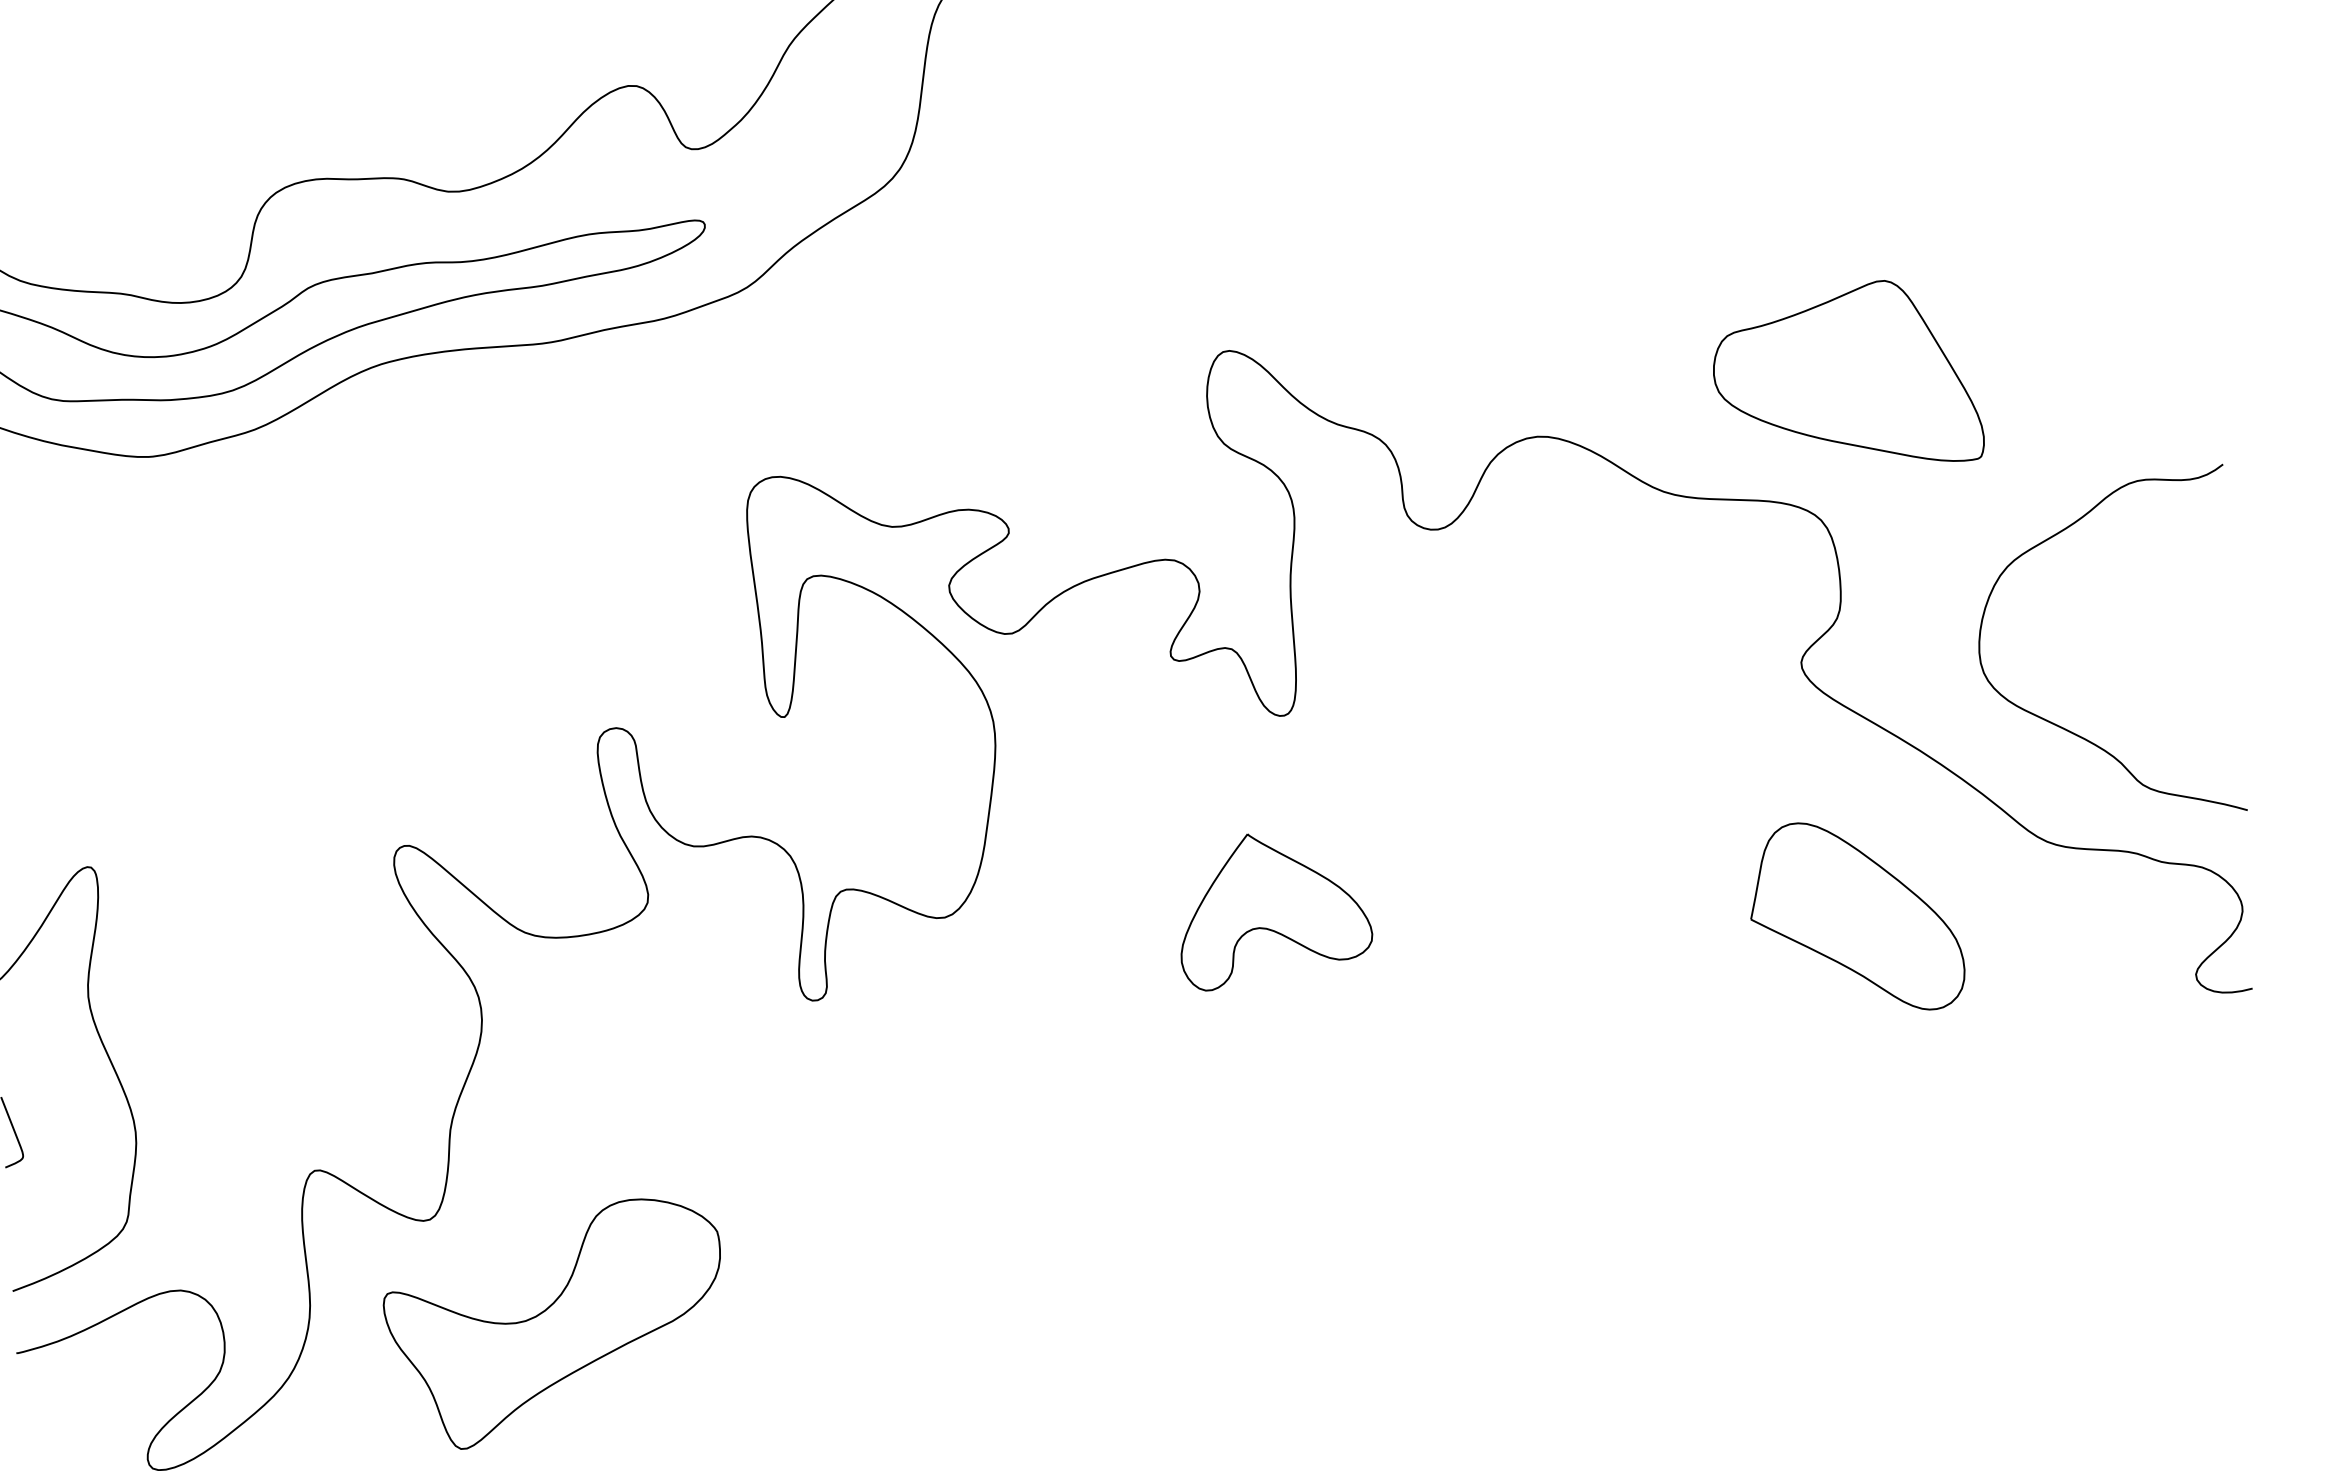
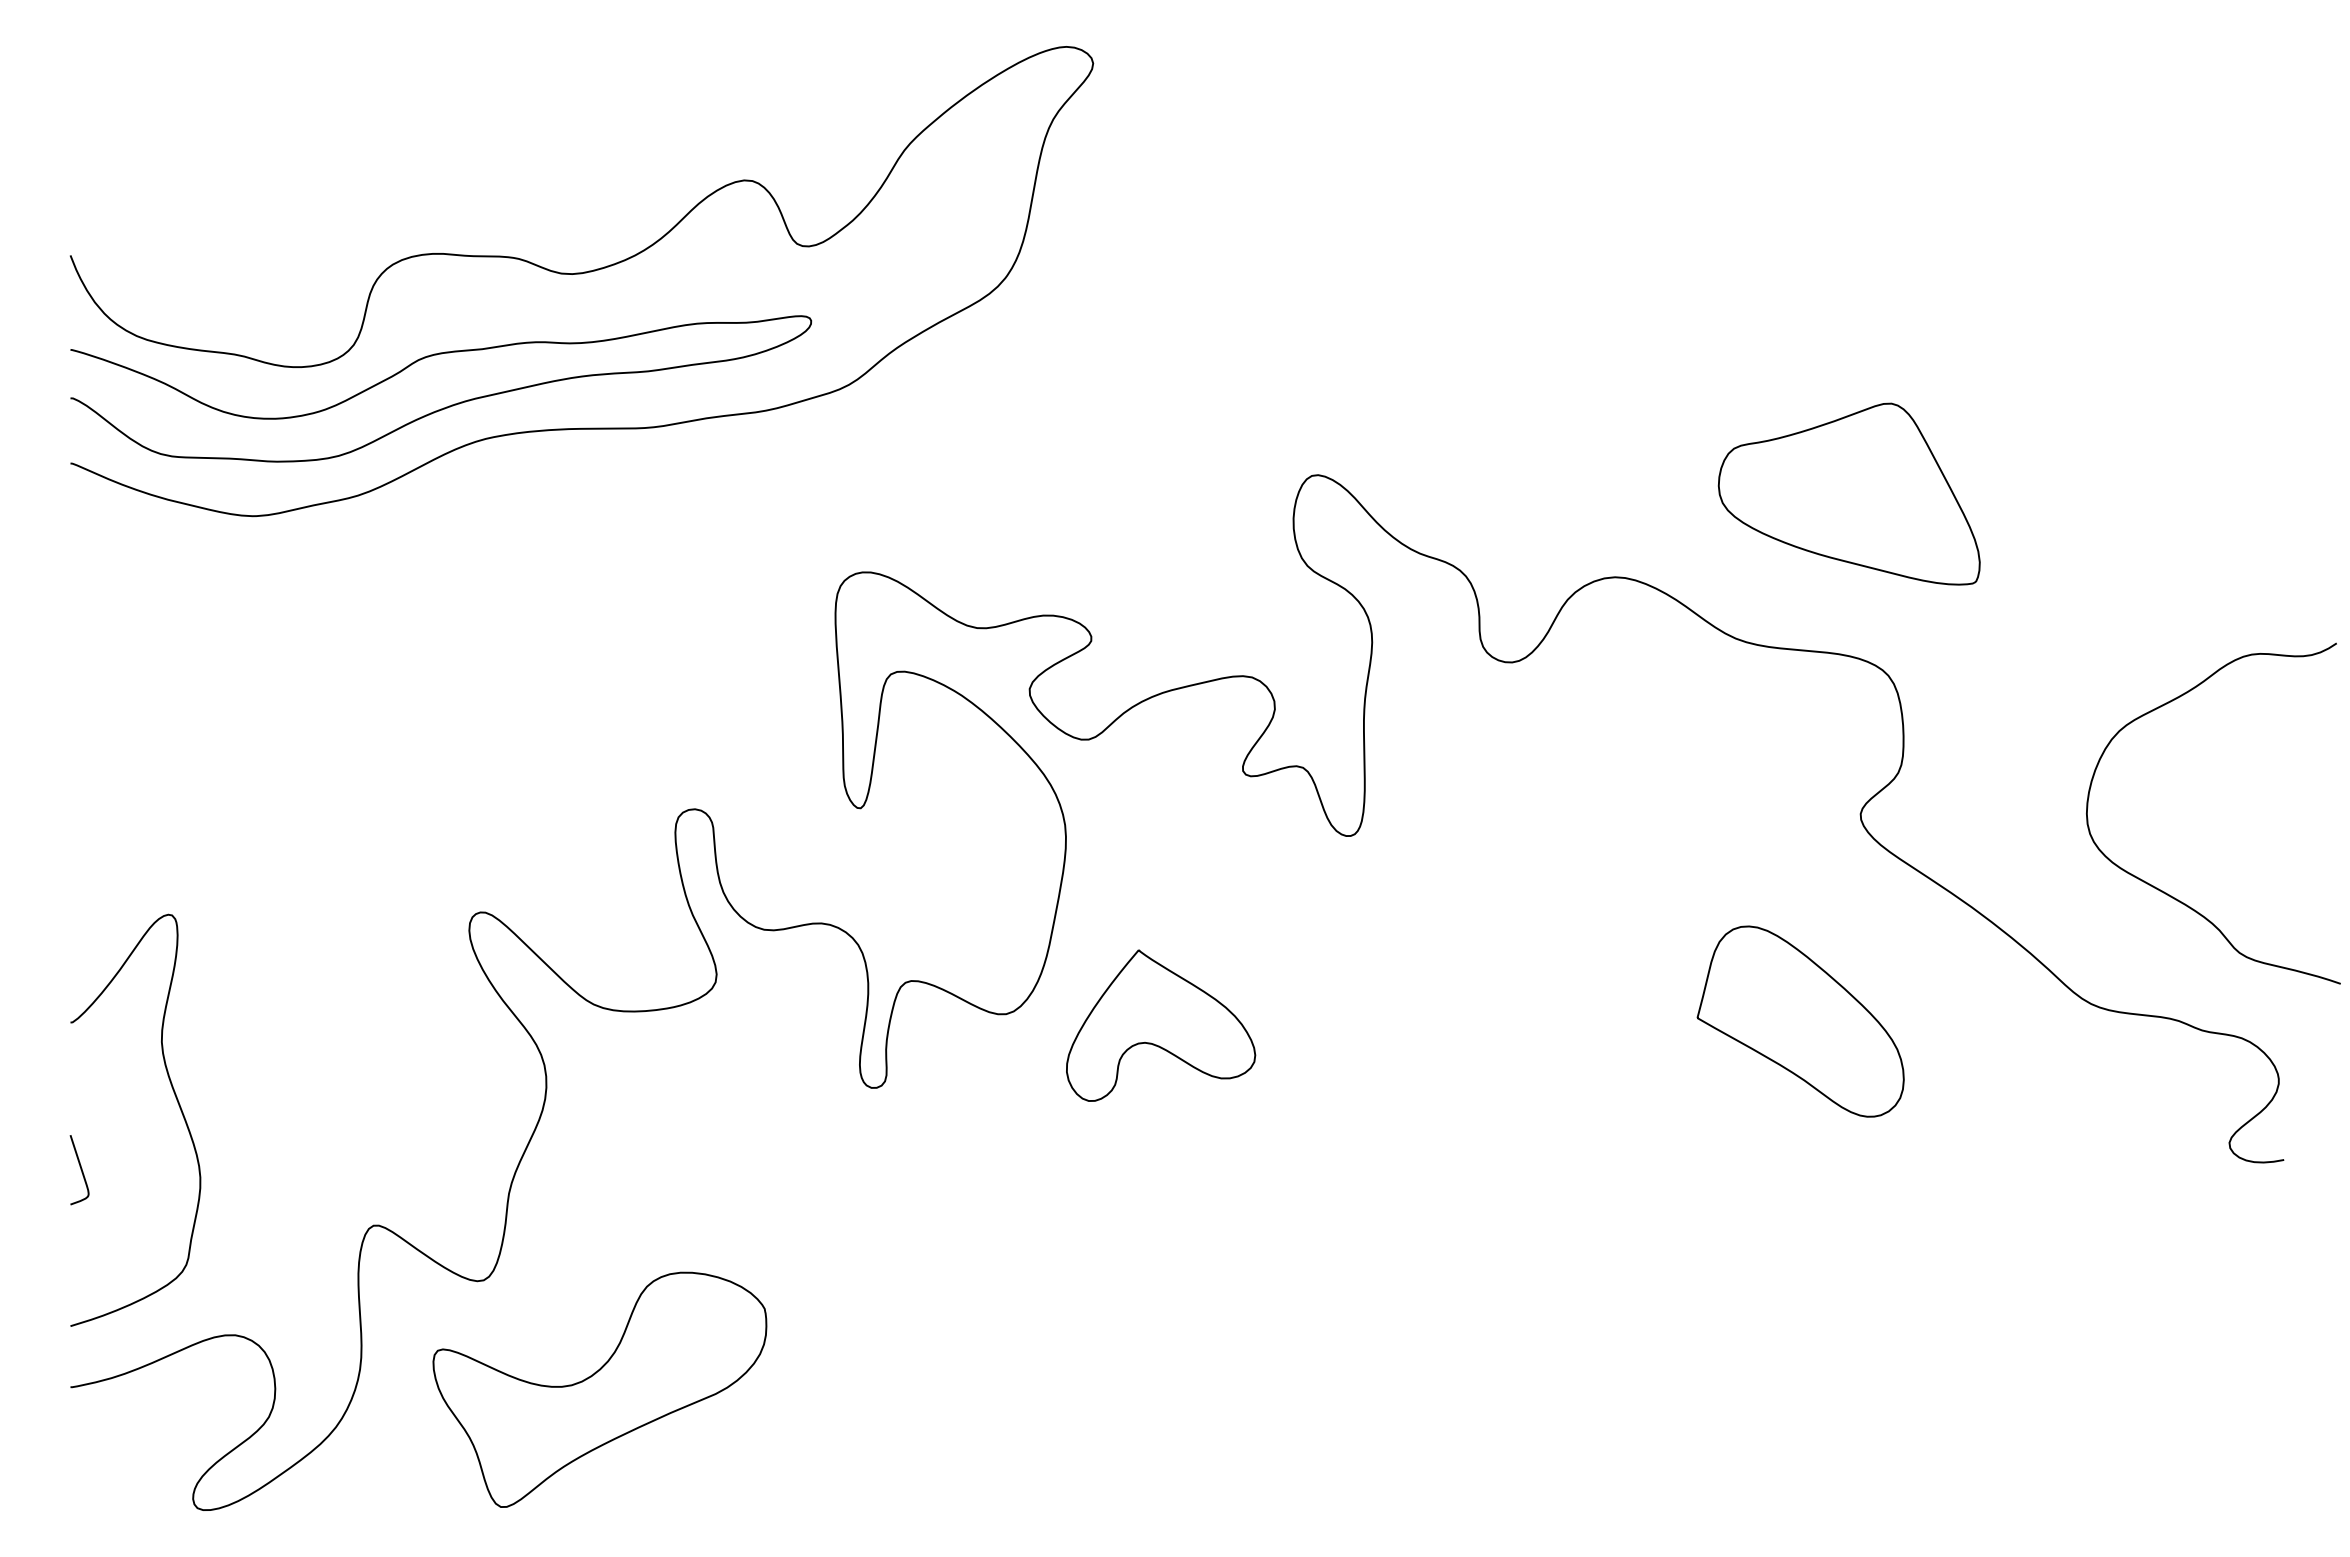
part: (1846, 374) -> (1848, 493), moved
curve: (2065, 727) -> (2166, 892), moved
part: (1275, 909) -> (1161, 1025), moved
part: (1856, 916) -> (1800, 1021), moved

